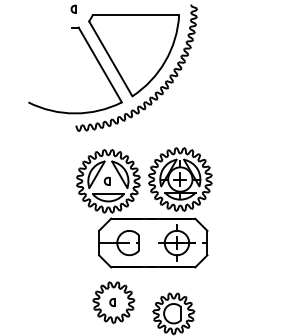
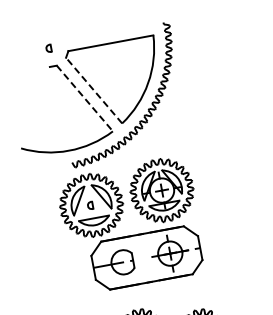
line: (110, 58) -> (93, 90), solid -> dashed
line: (100, 65) -> (85, 98), solid -> dashed
part: (144, 218) -> (133, 235), moved

